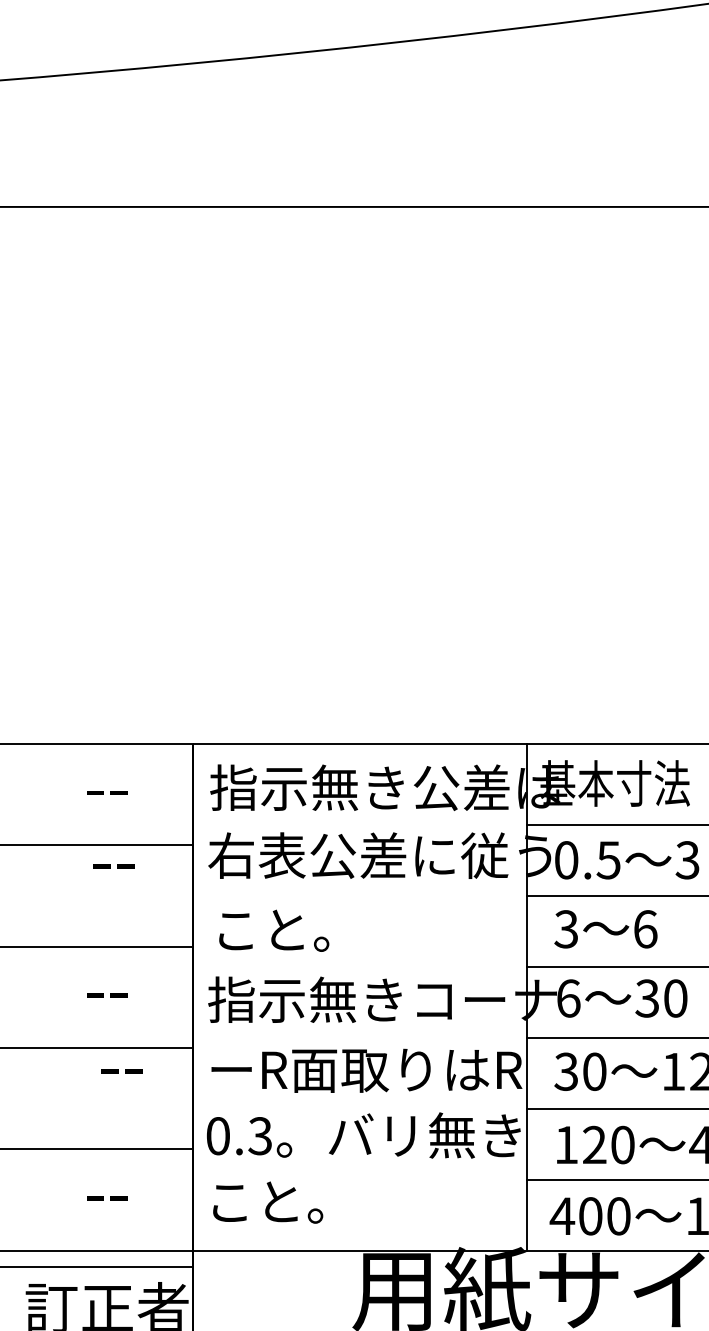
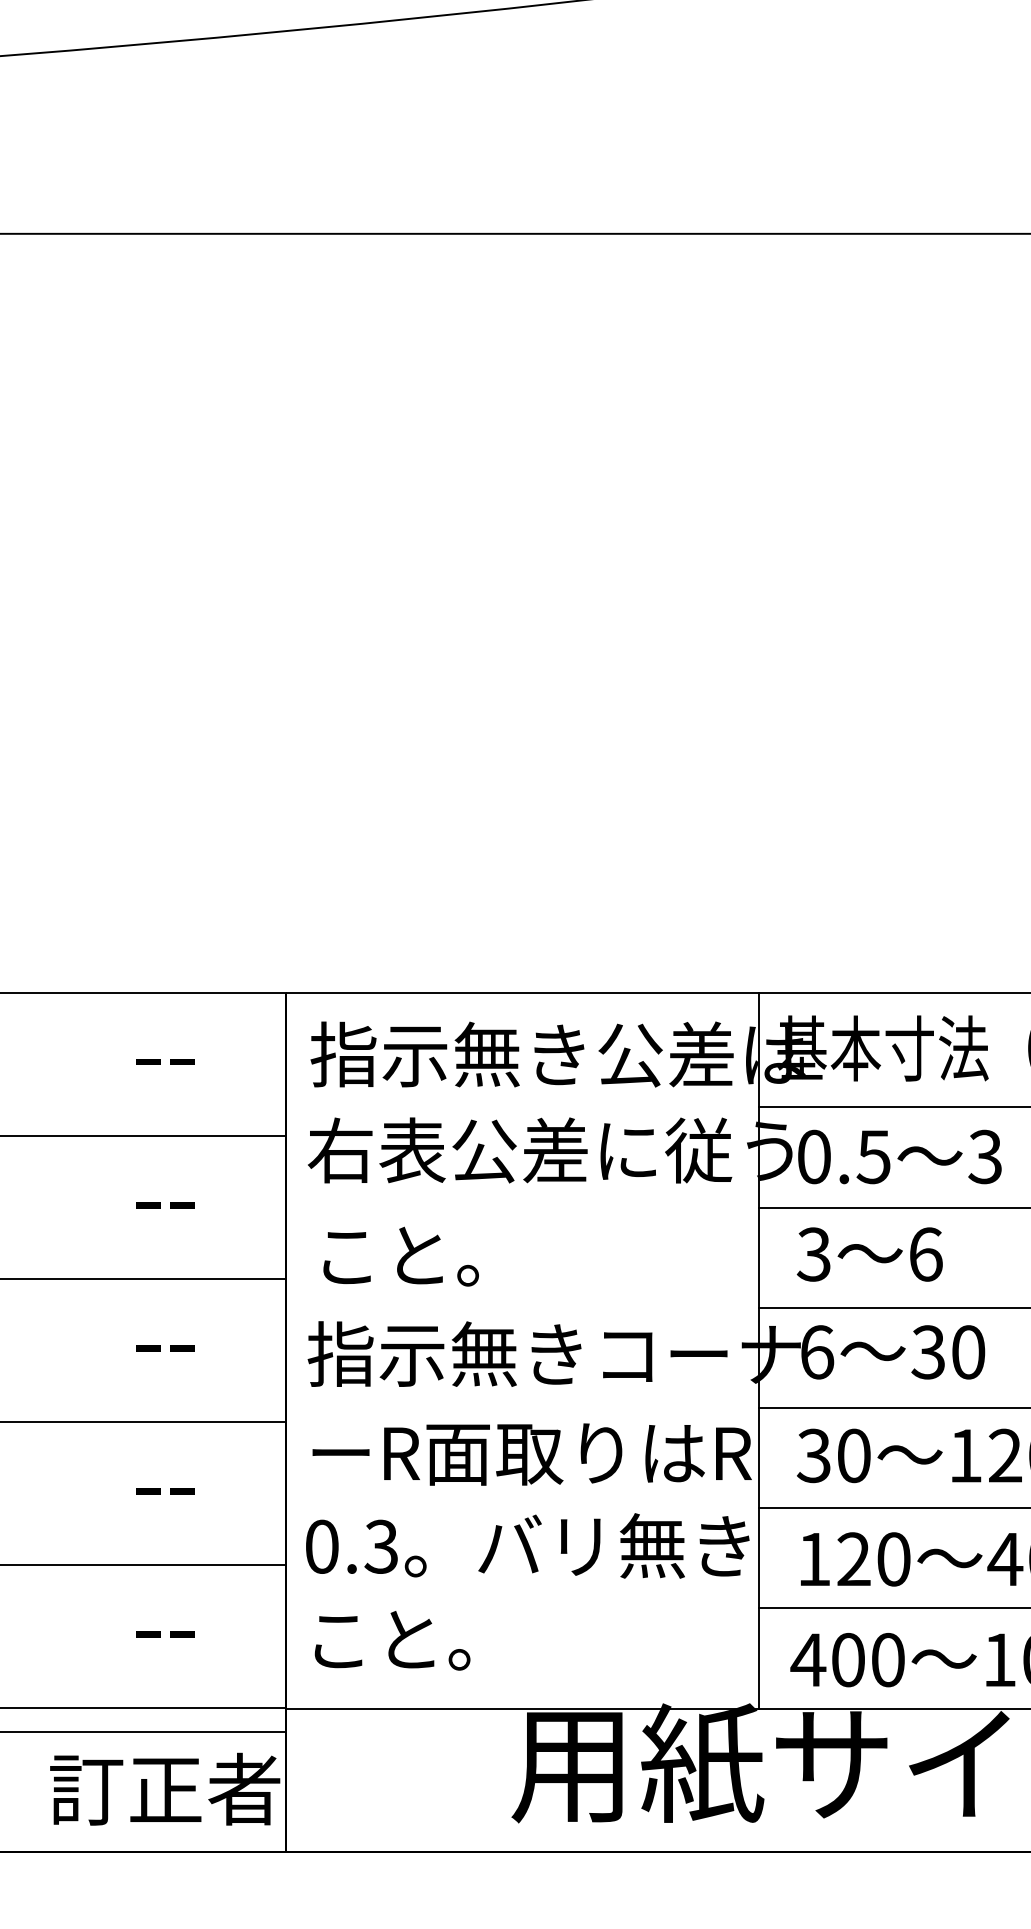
text: (113, 867) -> (165, 1205), moved
text: (122, 1071) -> (165, 1491), moved

